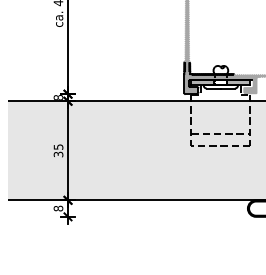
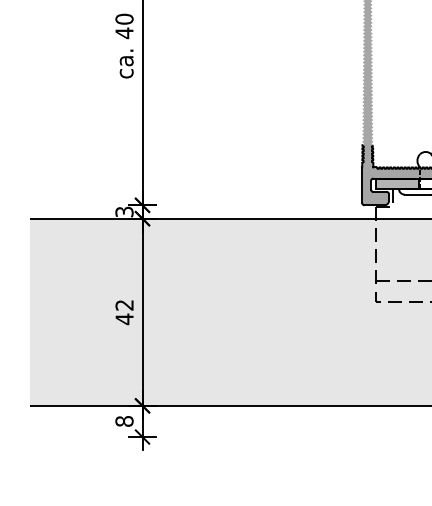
text: (58, 97) -> (124, 211), 8 -> 3
text: (58, 150) -> (124, 311), 35 -> 42

